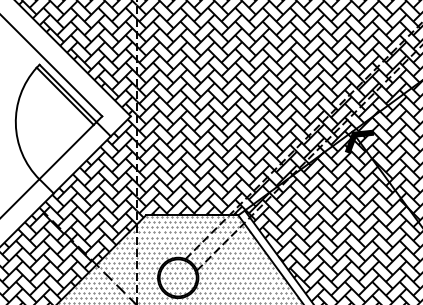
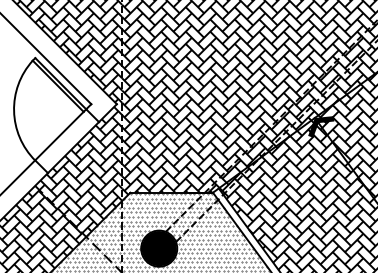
fill: (177, 277) -> (158, 248), added

